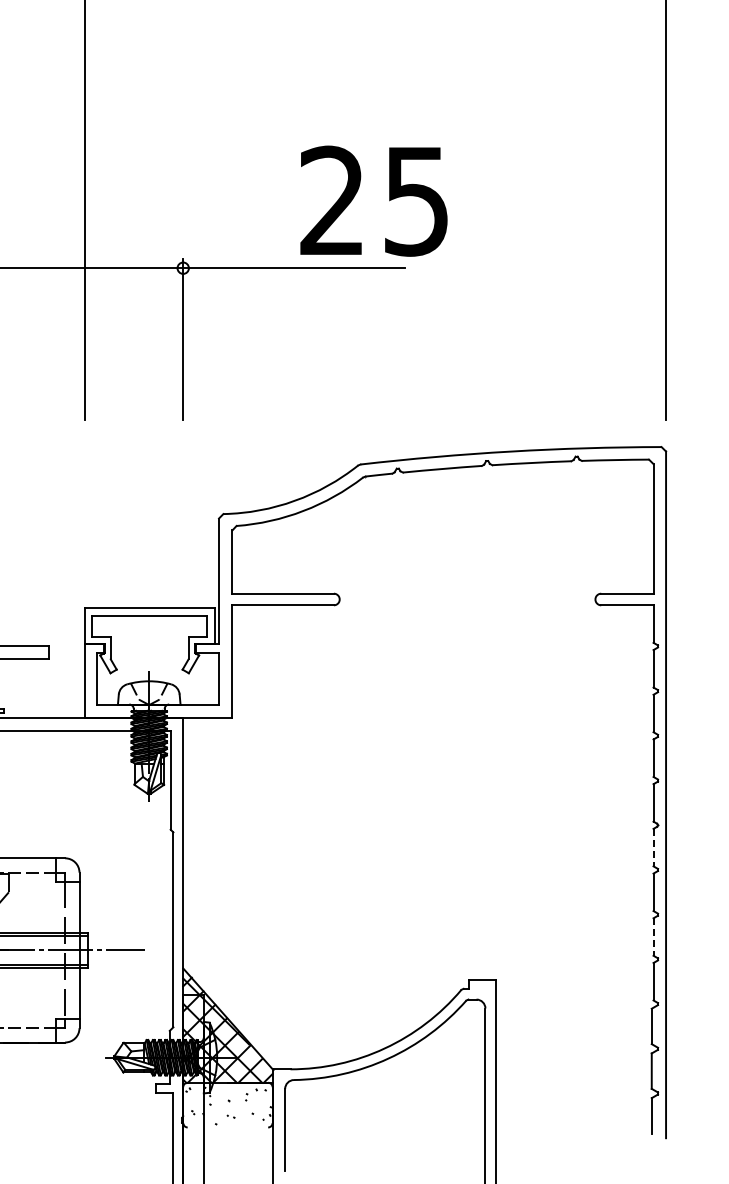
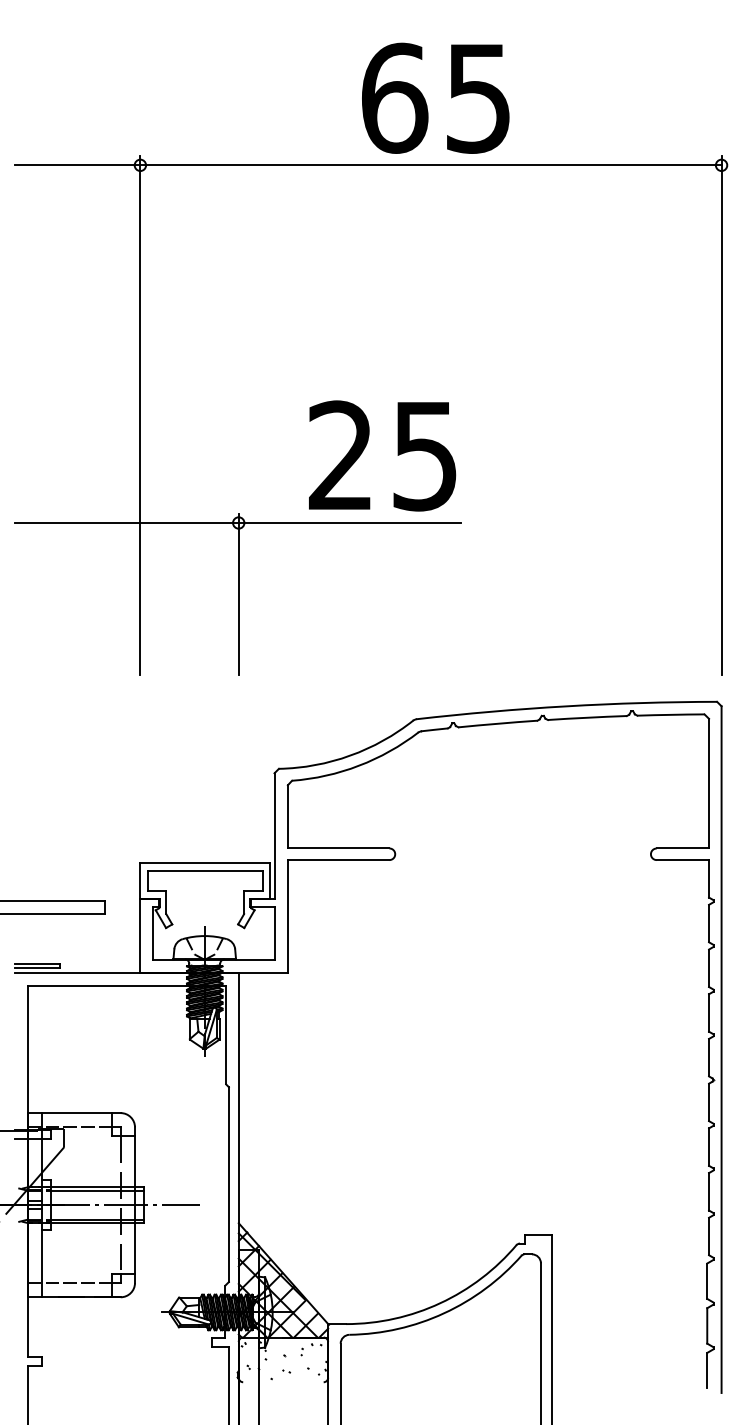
text: (373, 200) -> (382, 455), moved
line: (653, 847) -> (709, 1102), dashed -> solid
line: (653, 936) -> (709, 1191), dashed -> solid

